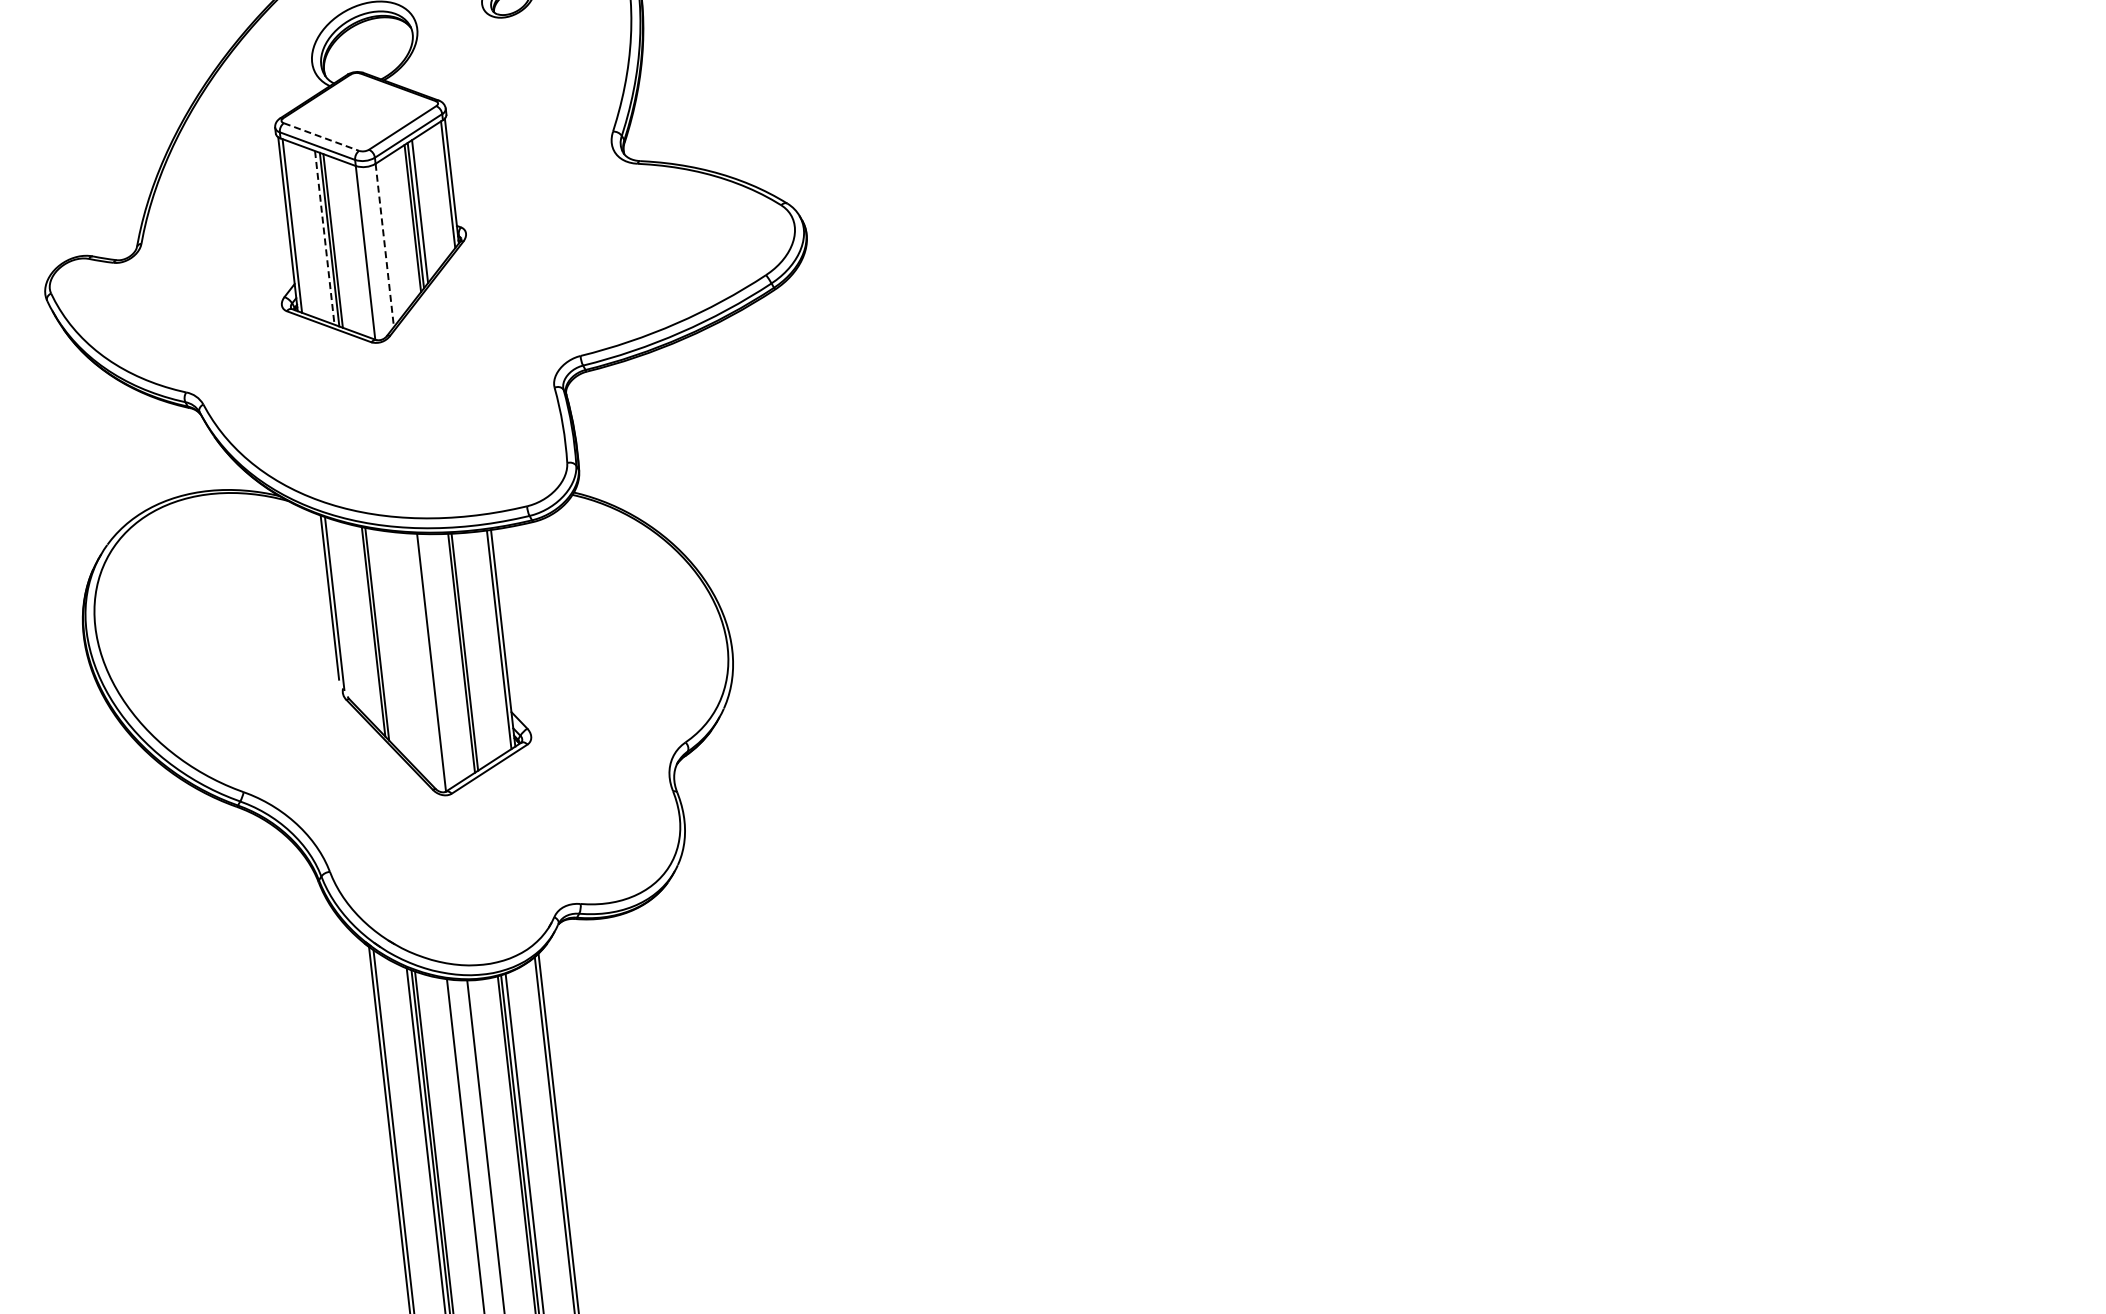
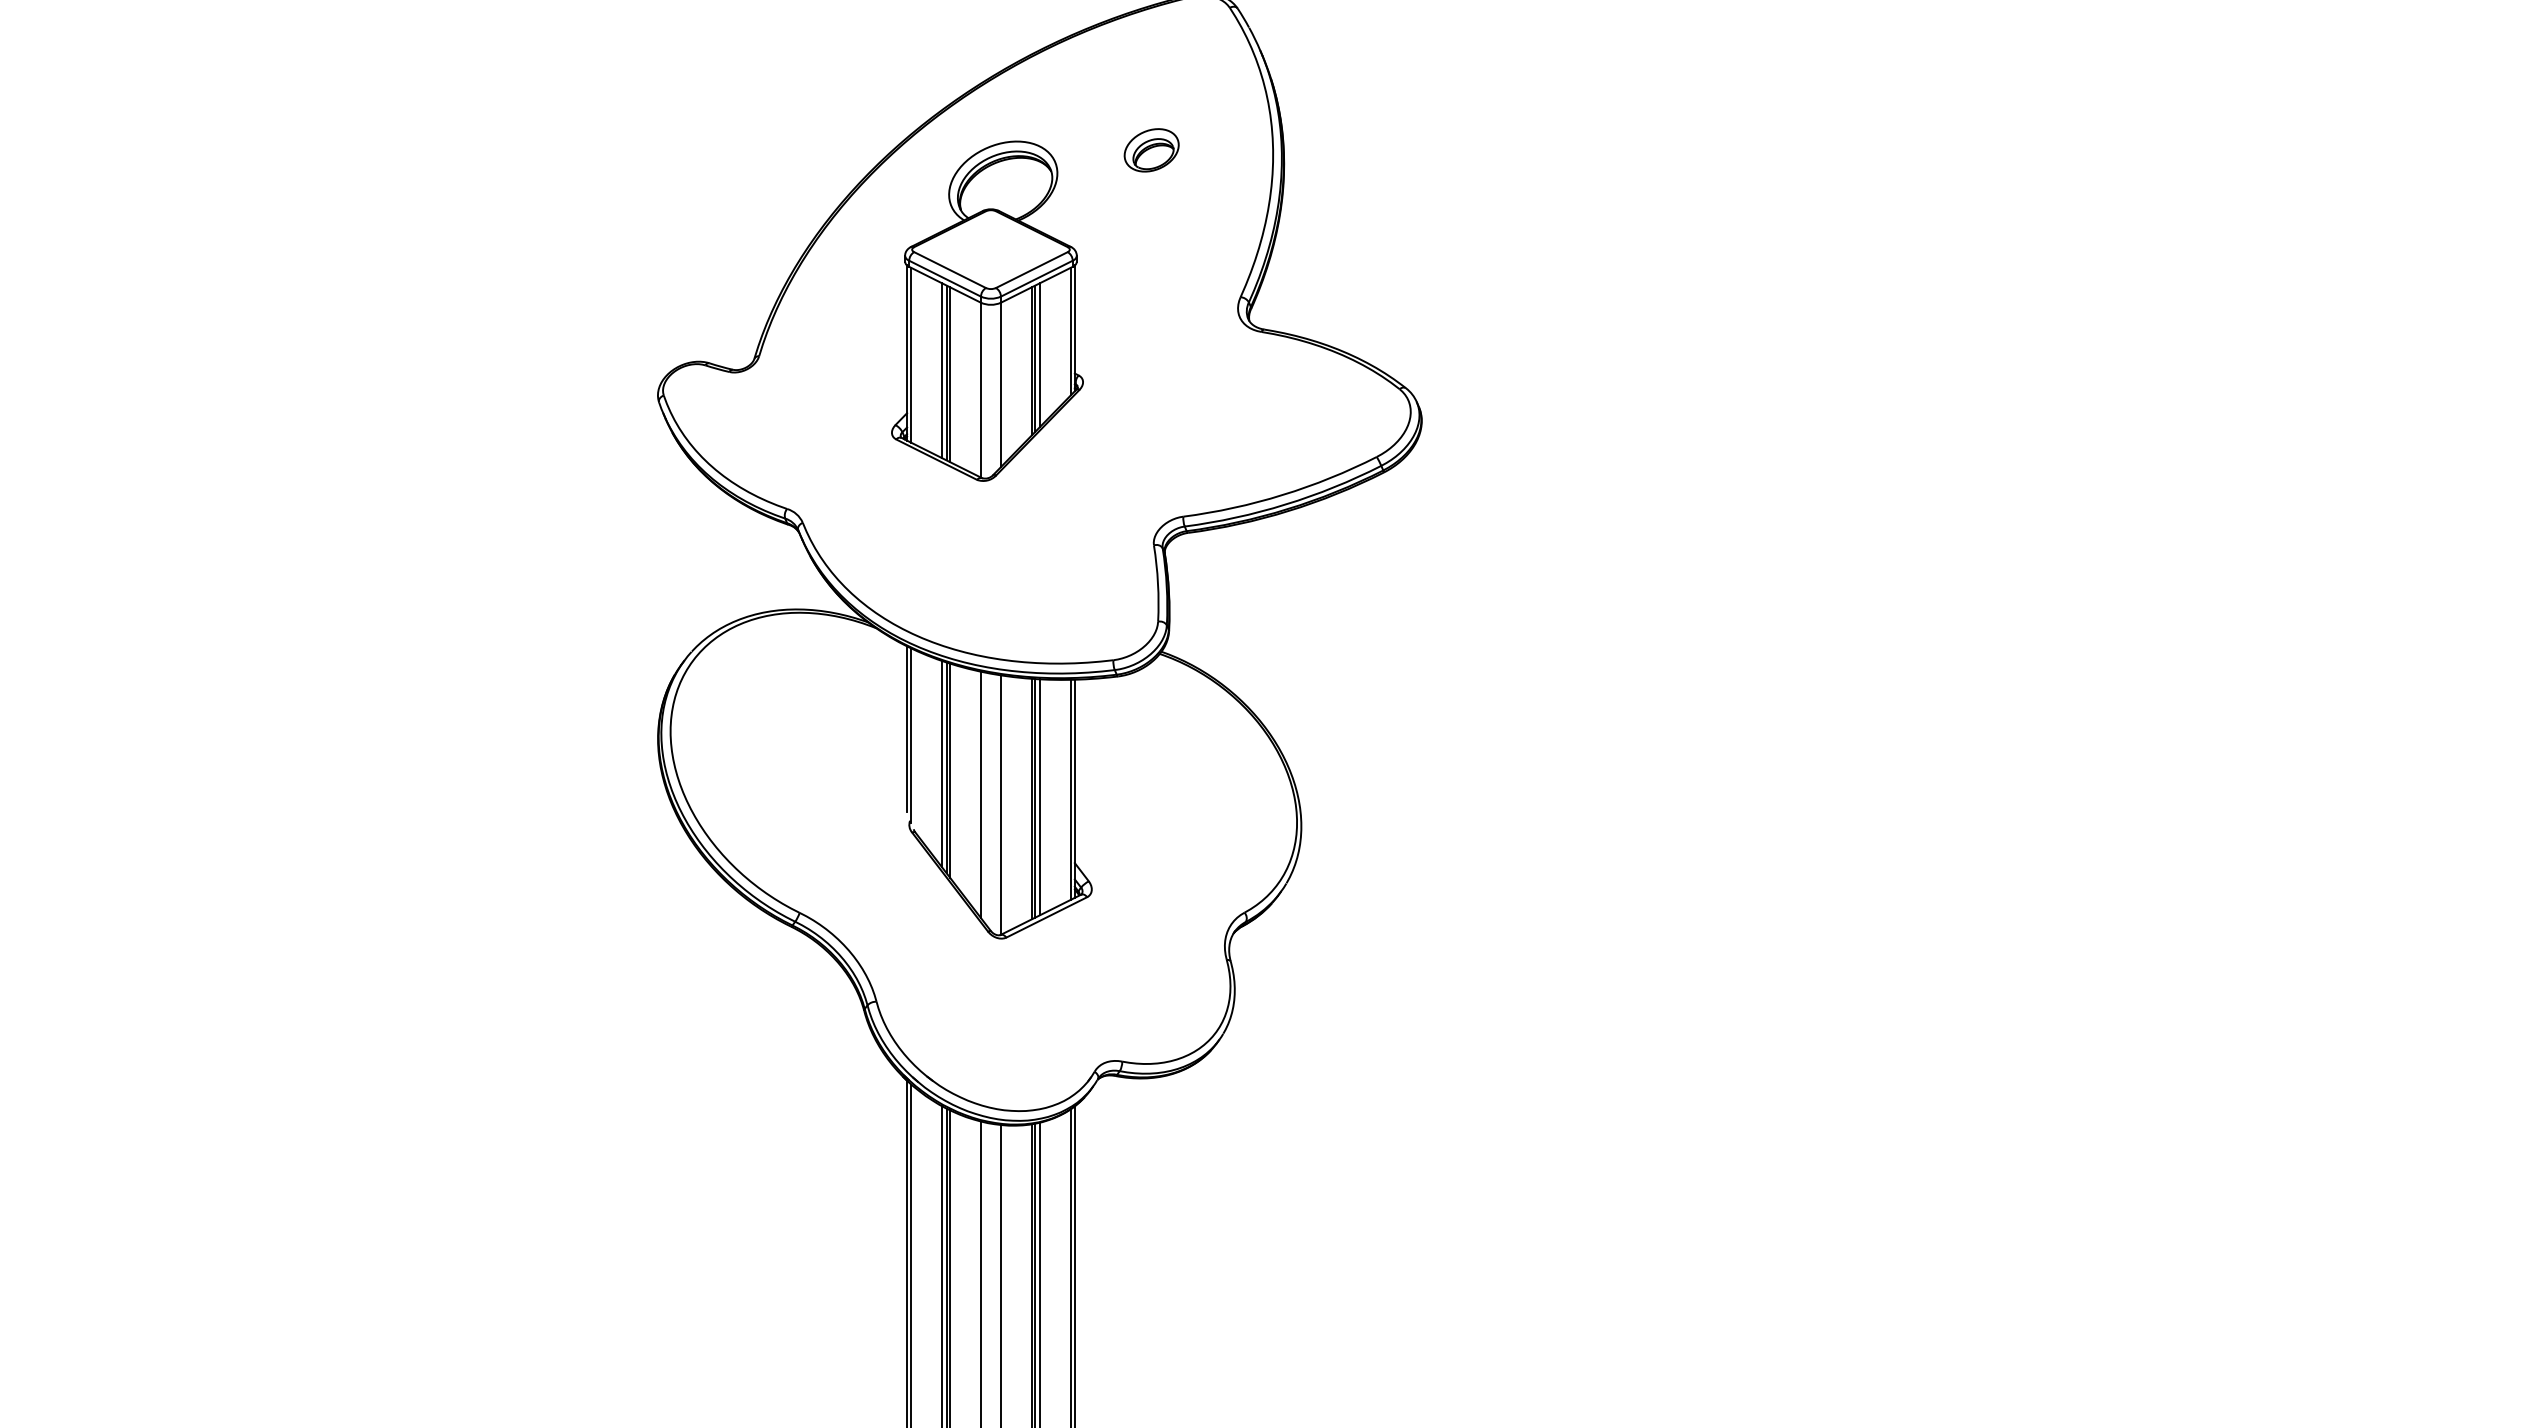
line: (321, 137) -> (950, 270), dashed -> solid
line: (325, 238) -> (942, 371), dashed -> solid
line: (384, 246) -> (1000, 385), dashed -> solid
line: (368, 627) -> (942, 763), added
line: (469, 650) -> (1039, 797), added
line: (411, 654) -> (981, 794), added

